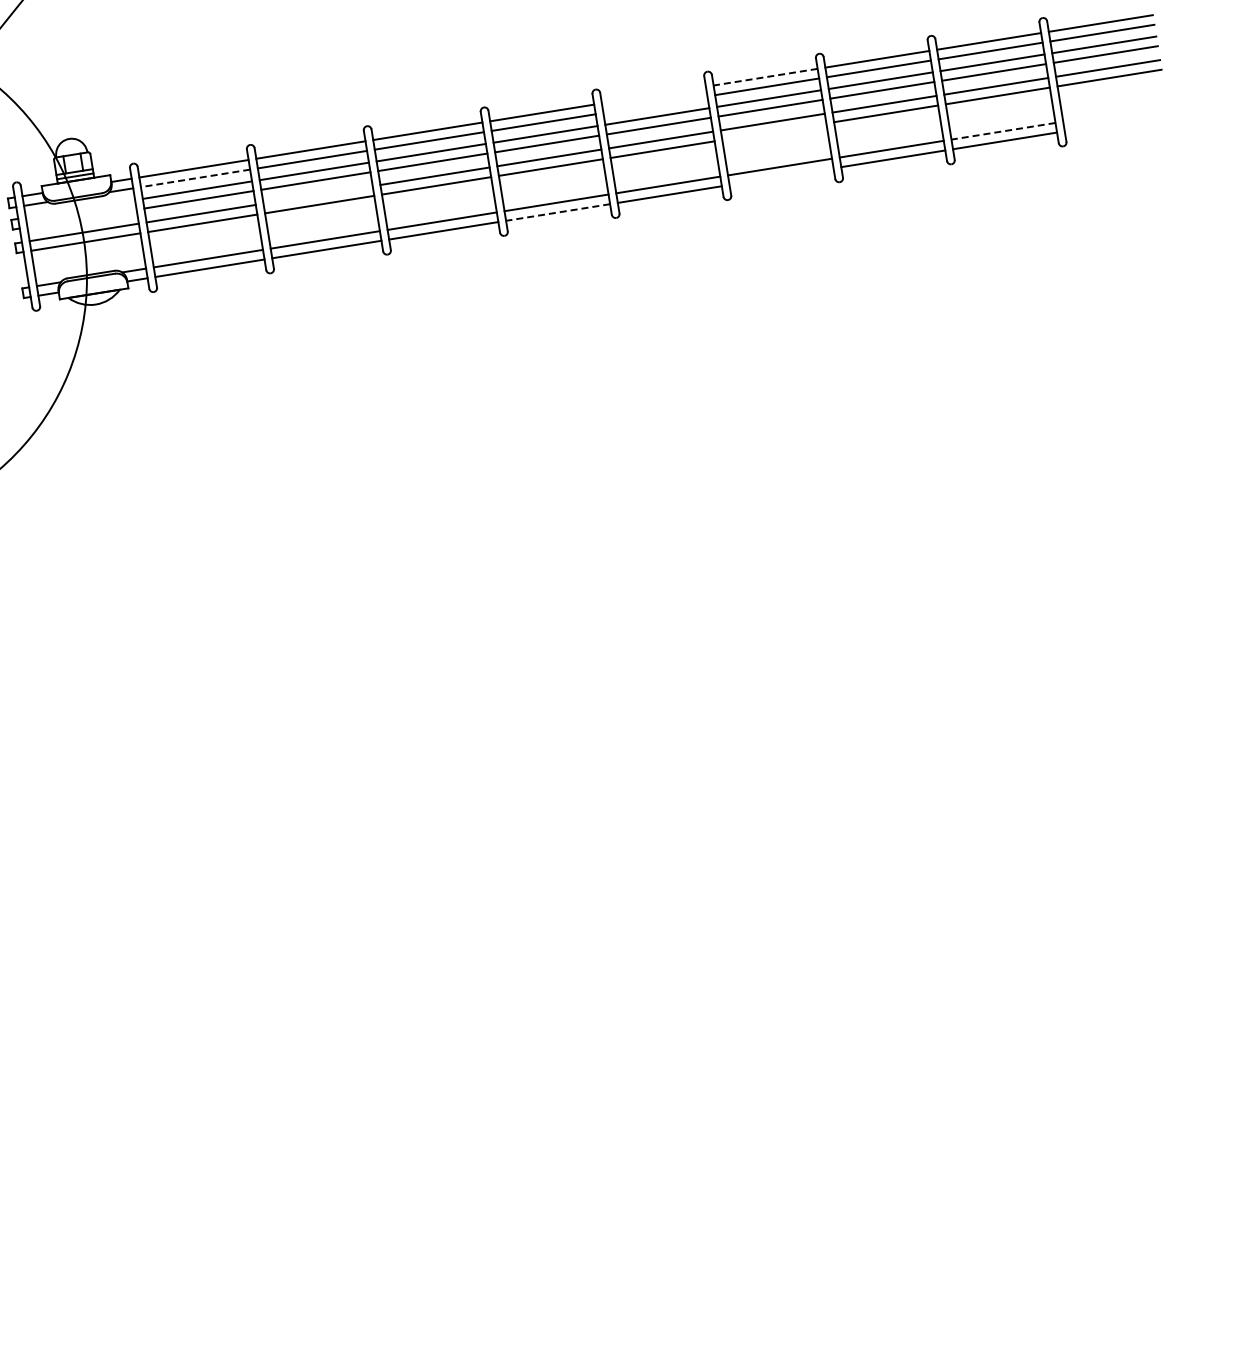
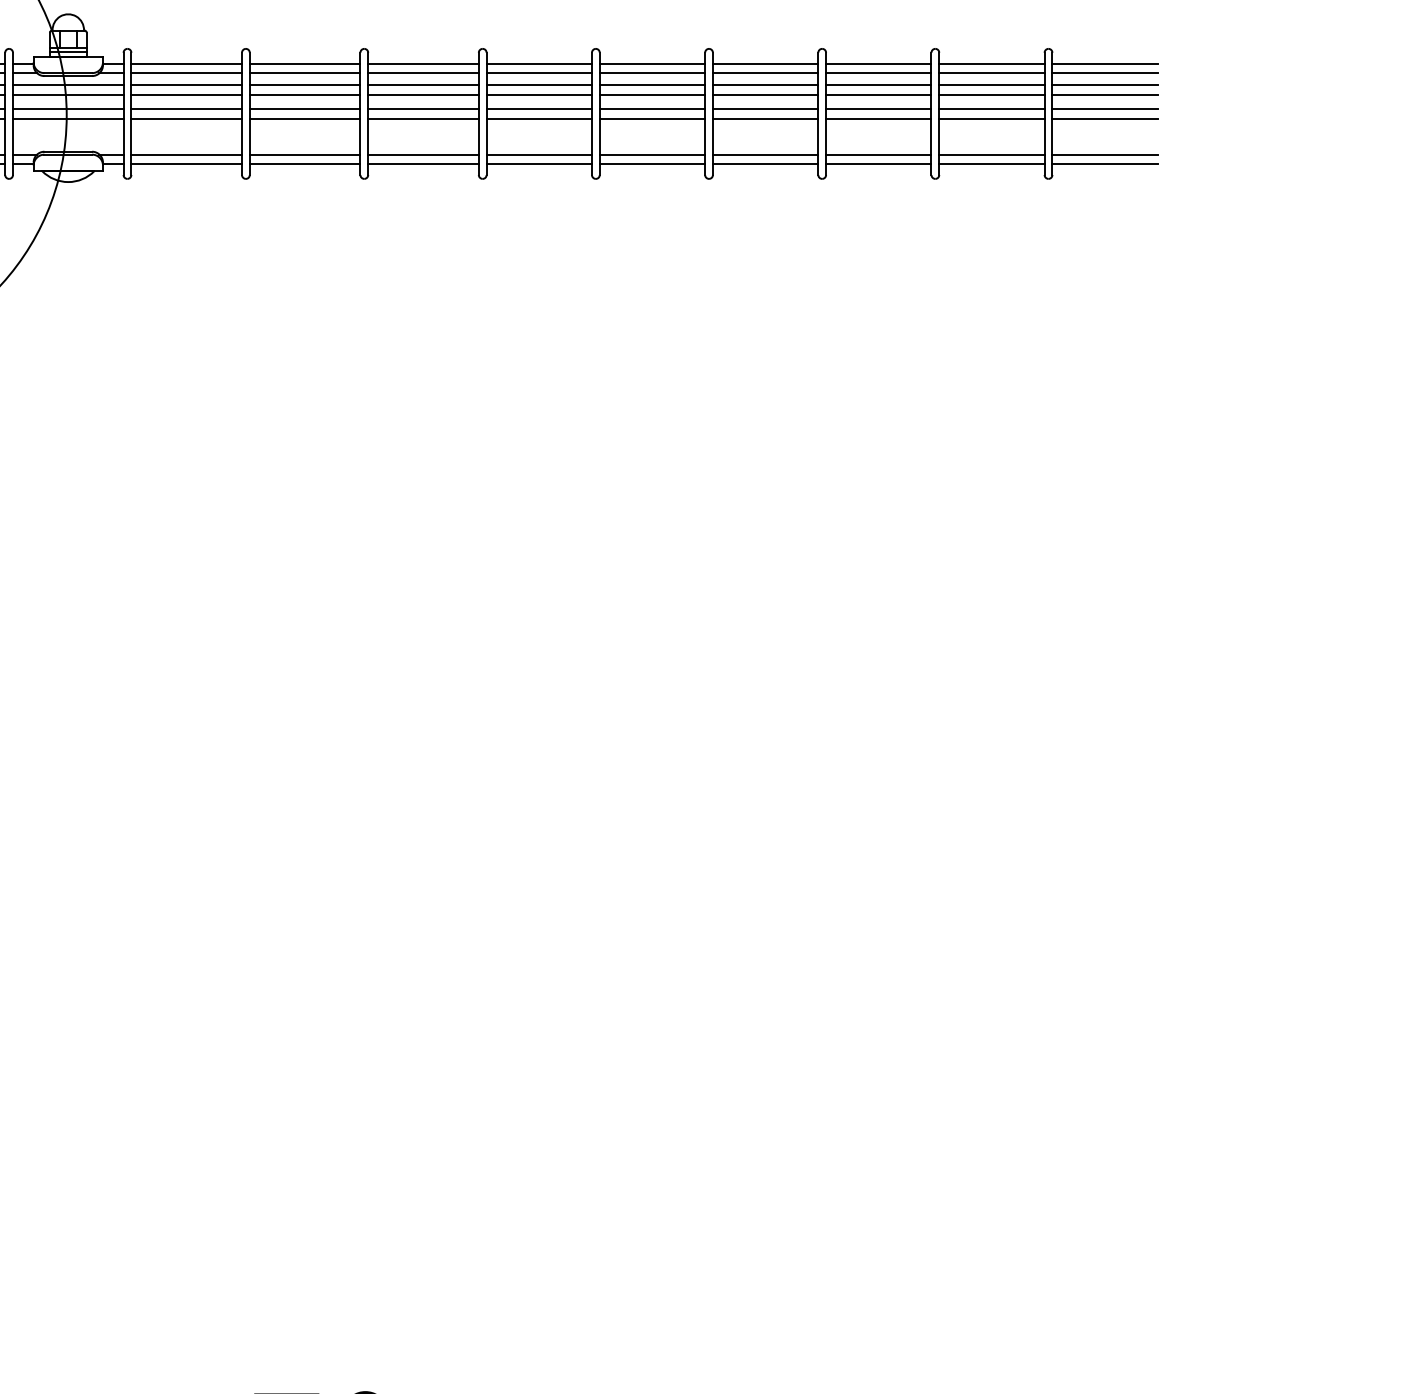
line: (765, 77) -> (765, 63), dashed -> solid
line: (653, 95) -> (652, 63), added
line: (655, 104) -> (652, 73), added
line: (1114, 113) -> (1104, 154), added
line: (1116, 123) -> (1104, 164), added
line: (774, 131) -> (765, 118), added
line: (1003, 131) -> (991, 154), dashed -> solid
line: (781, 176) -> (765, 164), added
line: (195, 178) -> (186, 73), dashed -> solid
line: (317, 195) -> (304, 109), added
line: (80, 209) -> (68, 85), added
line: (558, 212) -> (539, 164), dashed -> solid
line: (82, 218) -> (68, 94), added

